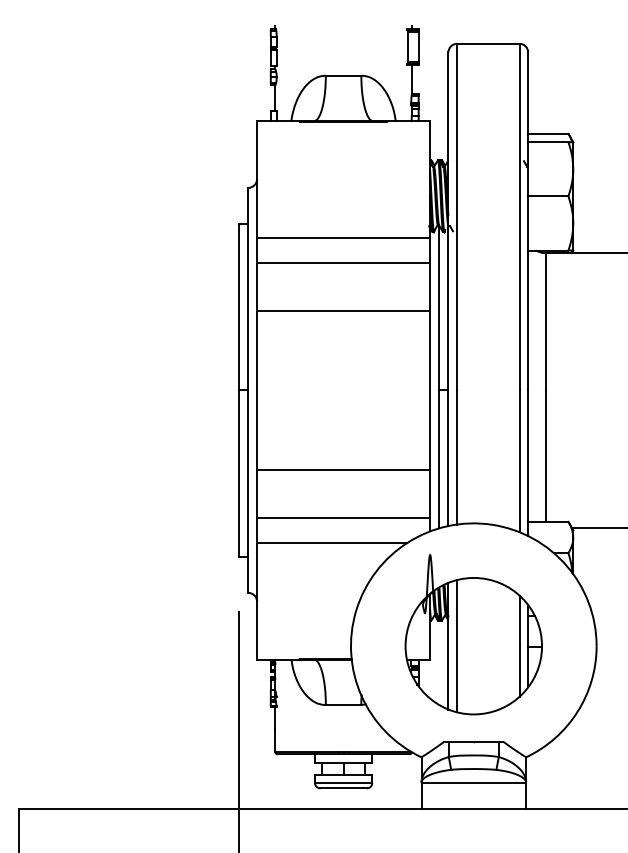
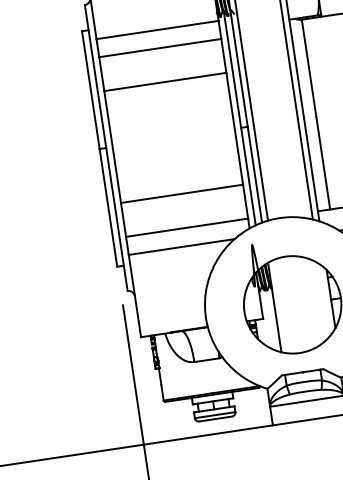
line: (519, 645) -> (324, 299), removed
line: (457, 646) -> (281, 306), removed

